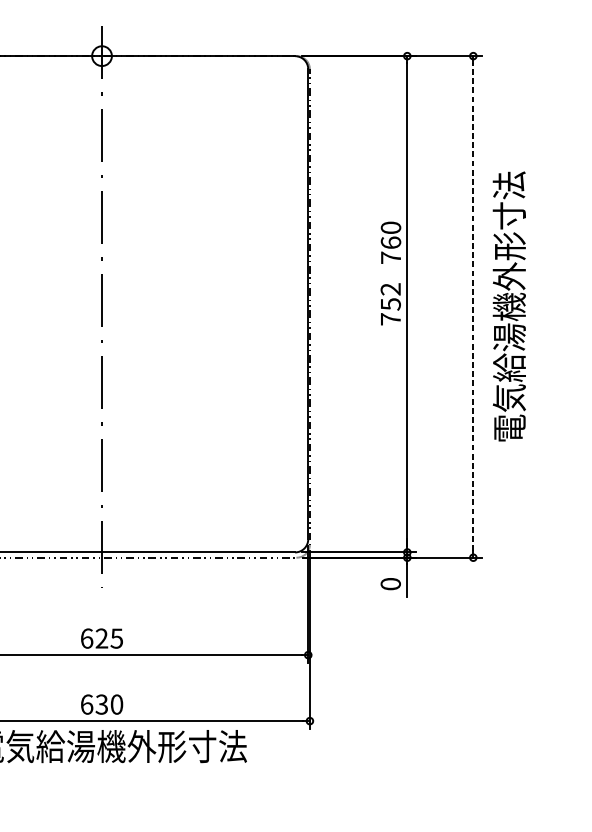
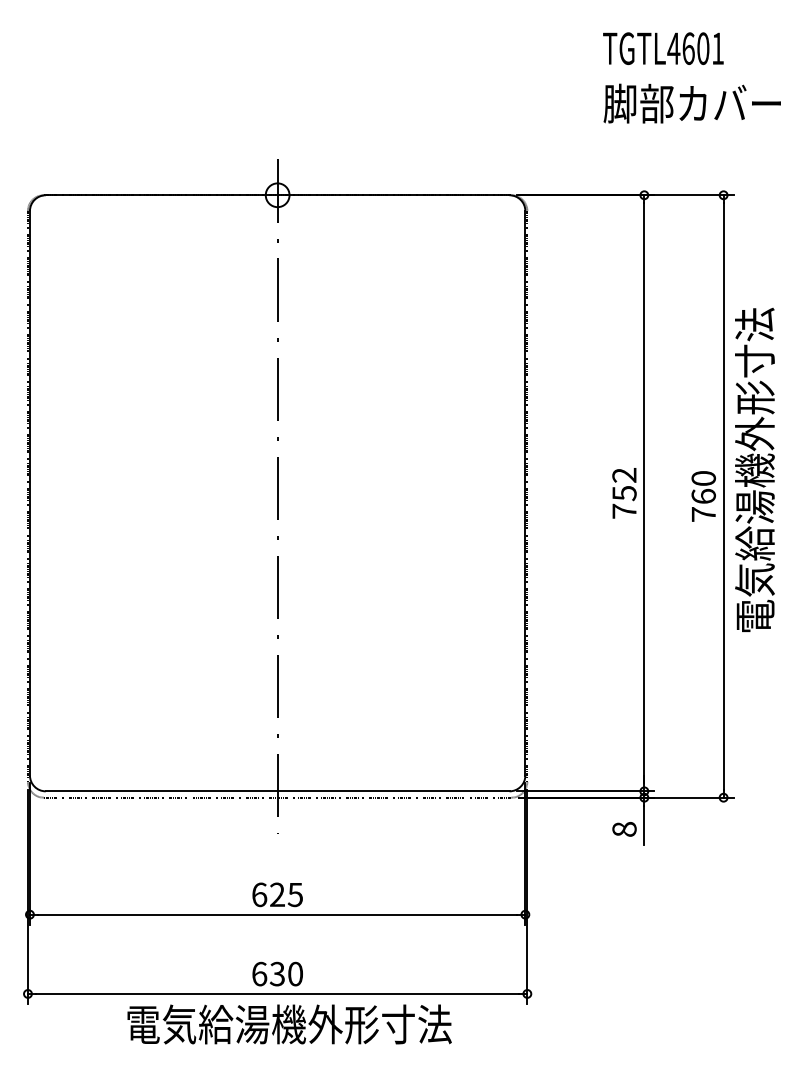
text: (390, 242) -> (703, 496), moved
line: (473, 306) -> (723, 495), dashed -> solid
text: (509, 306) -> (754, 469), moved
text: (390, 584) -> (624, 829), 0 -> 8

